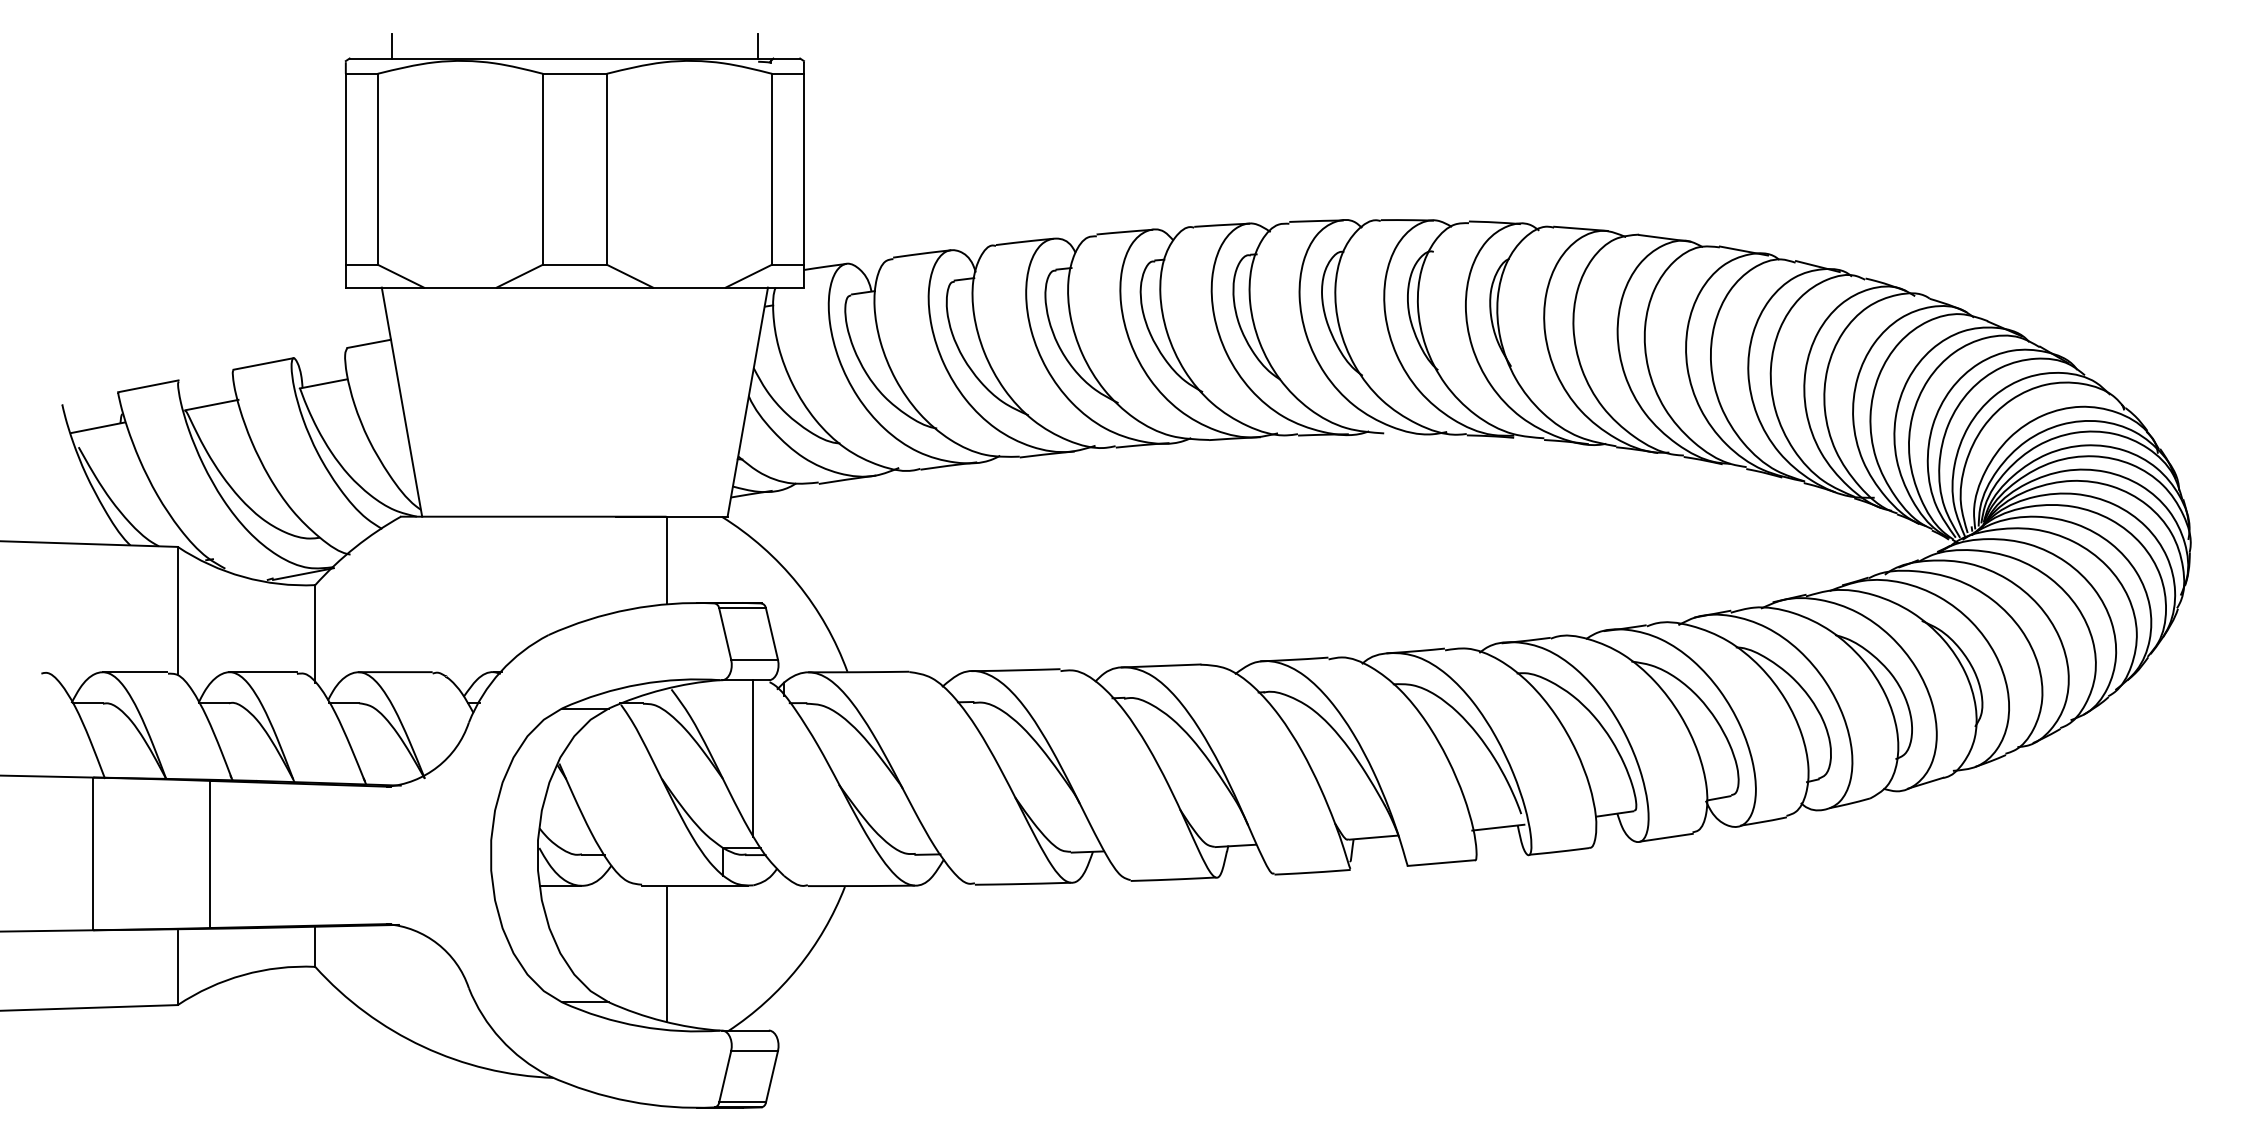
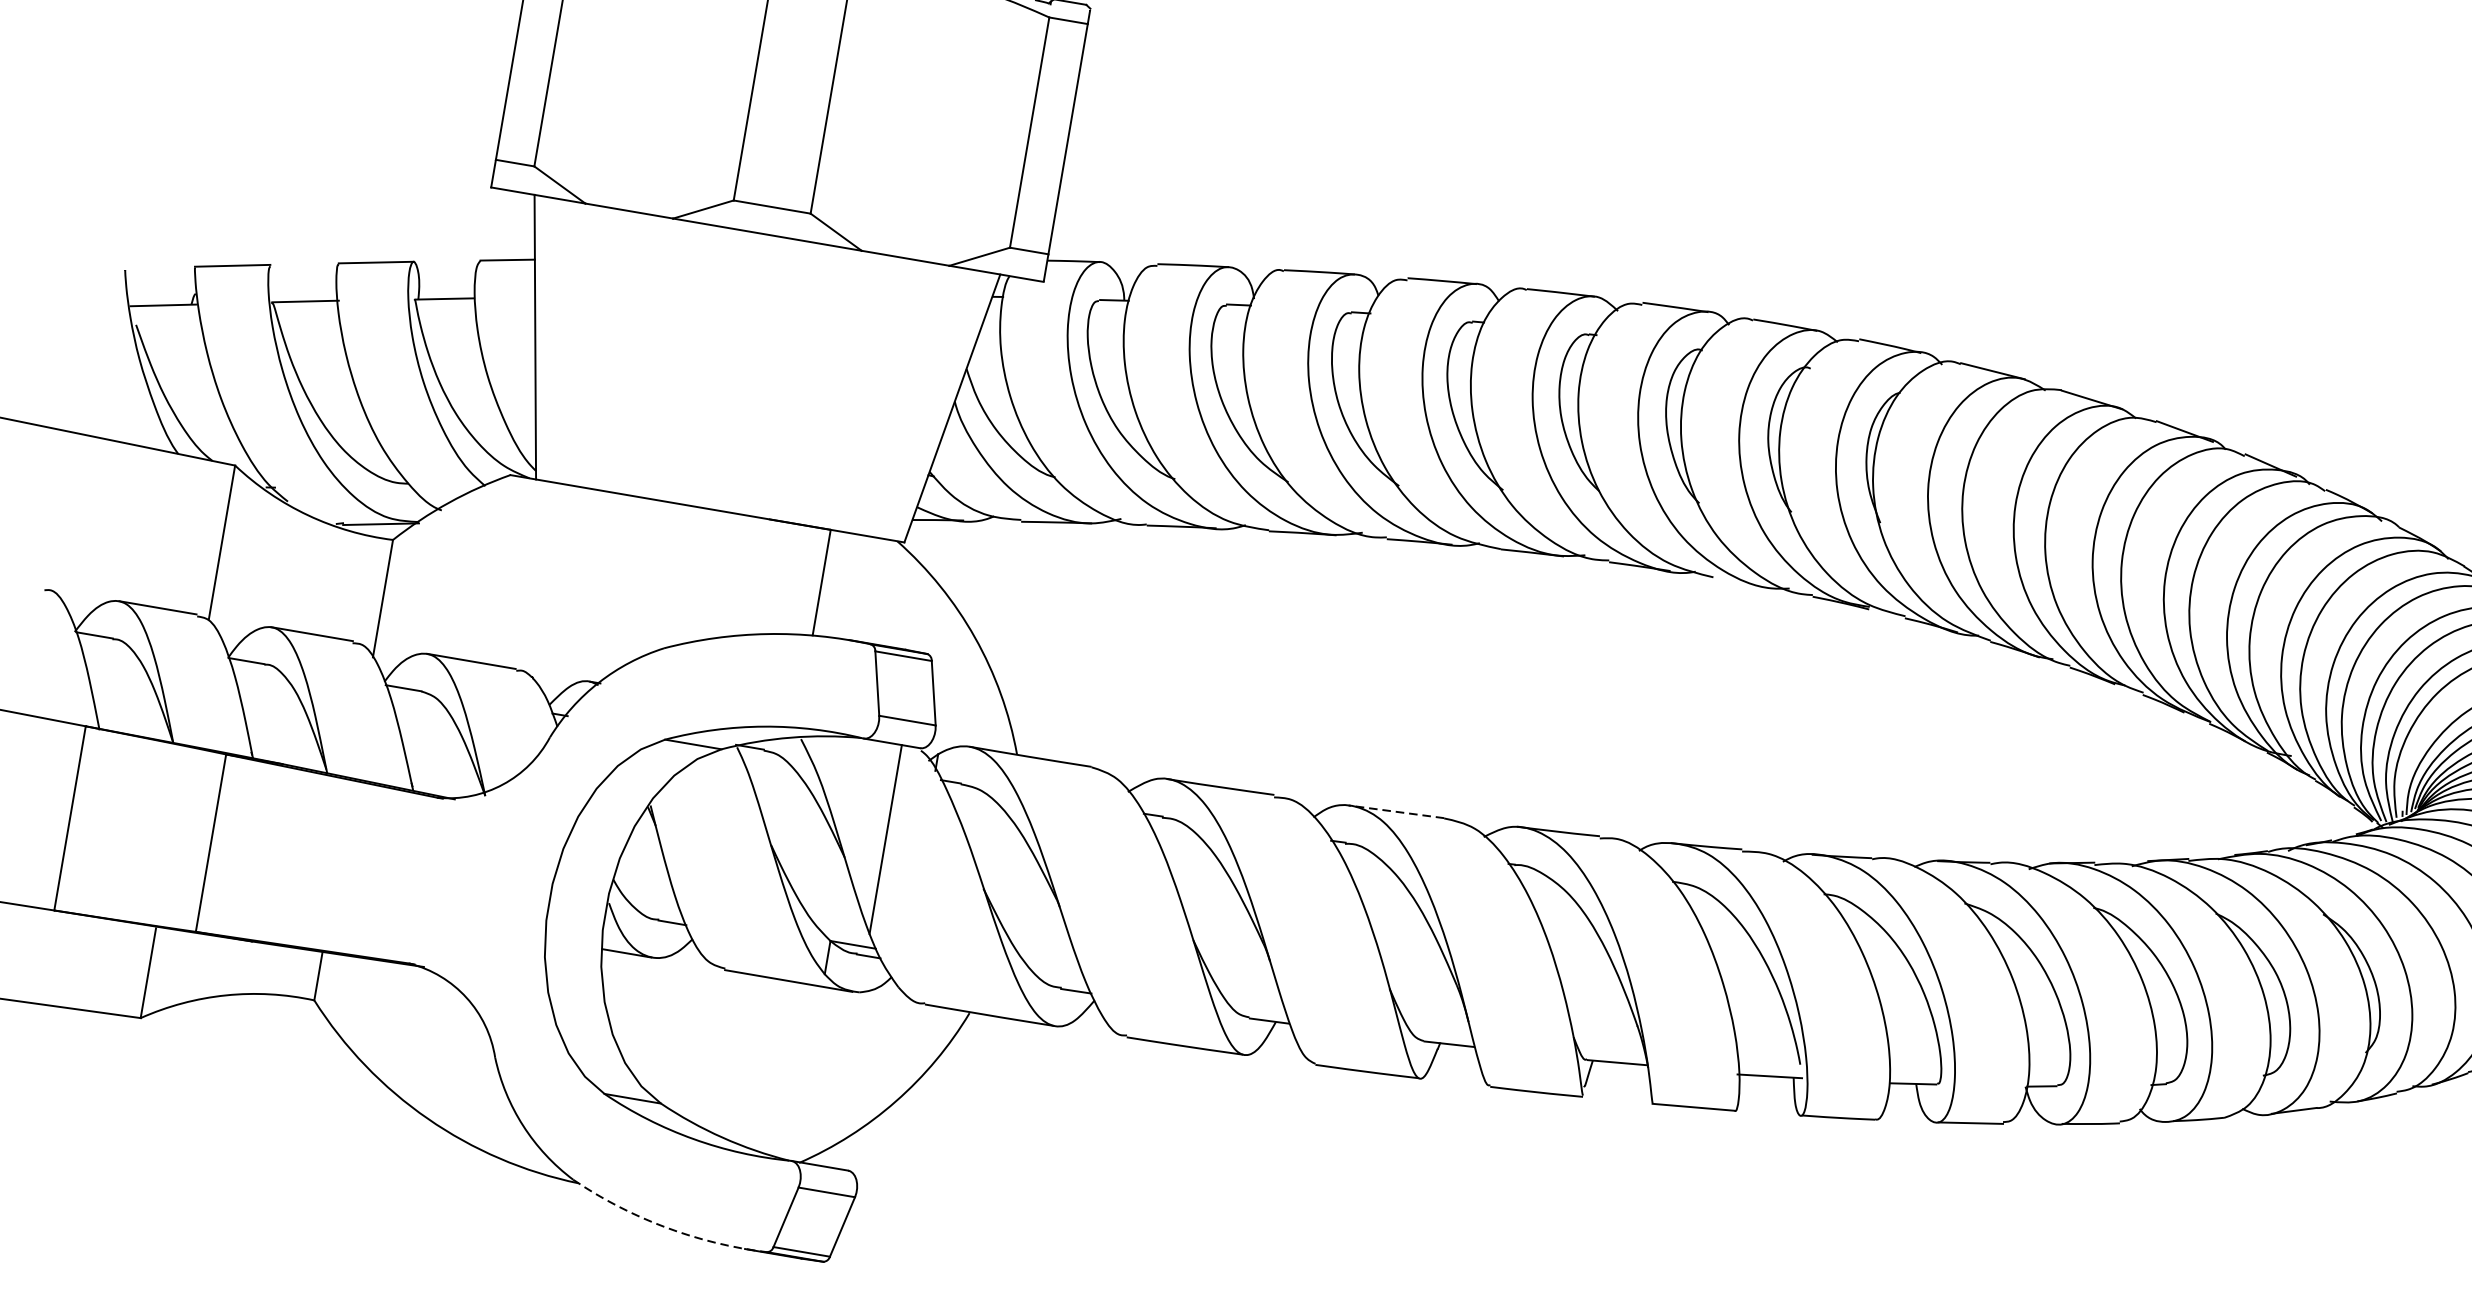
line: (1160, 665) -> (1395, 811), solid -> dashed
line: (666, 954) -> (740, 1057), removed
arc: (629, 1101) -> (665, 1227), solid -> dashed

